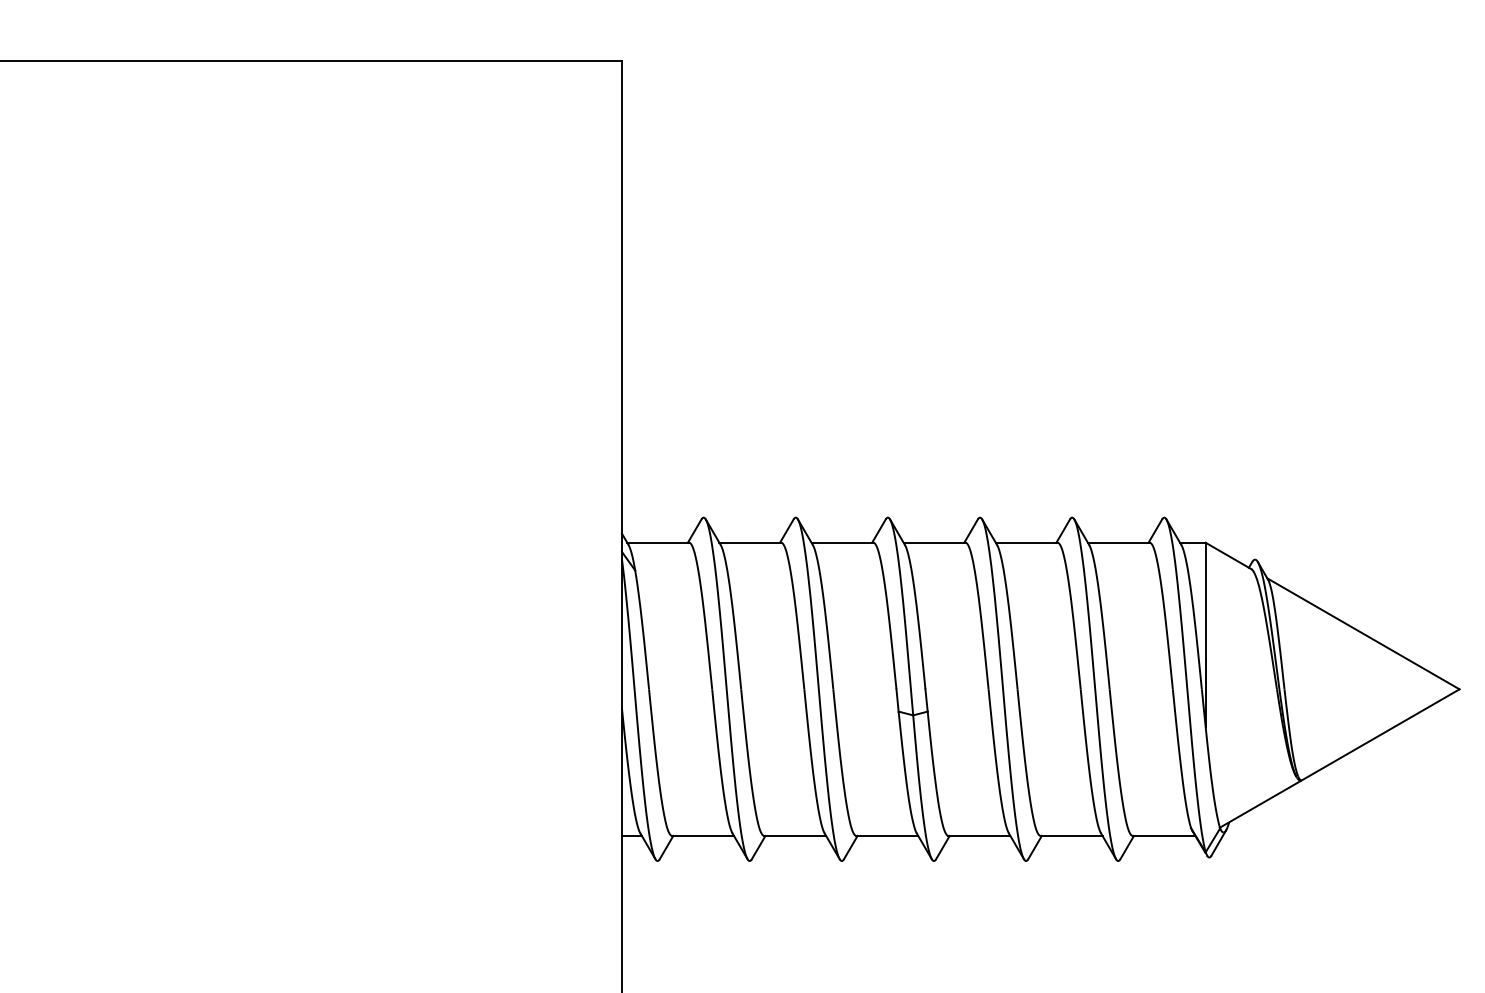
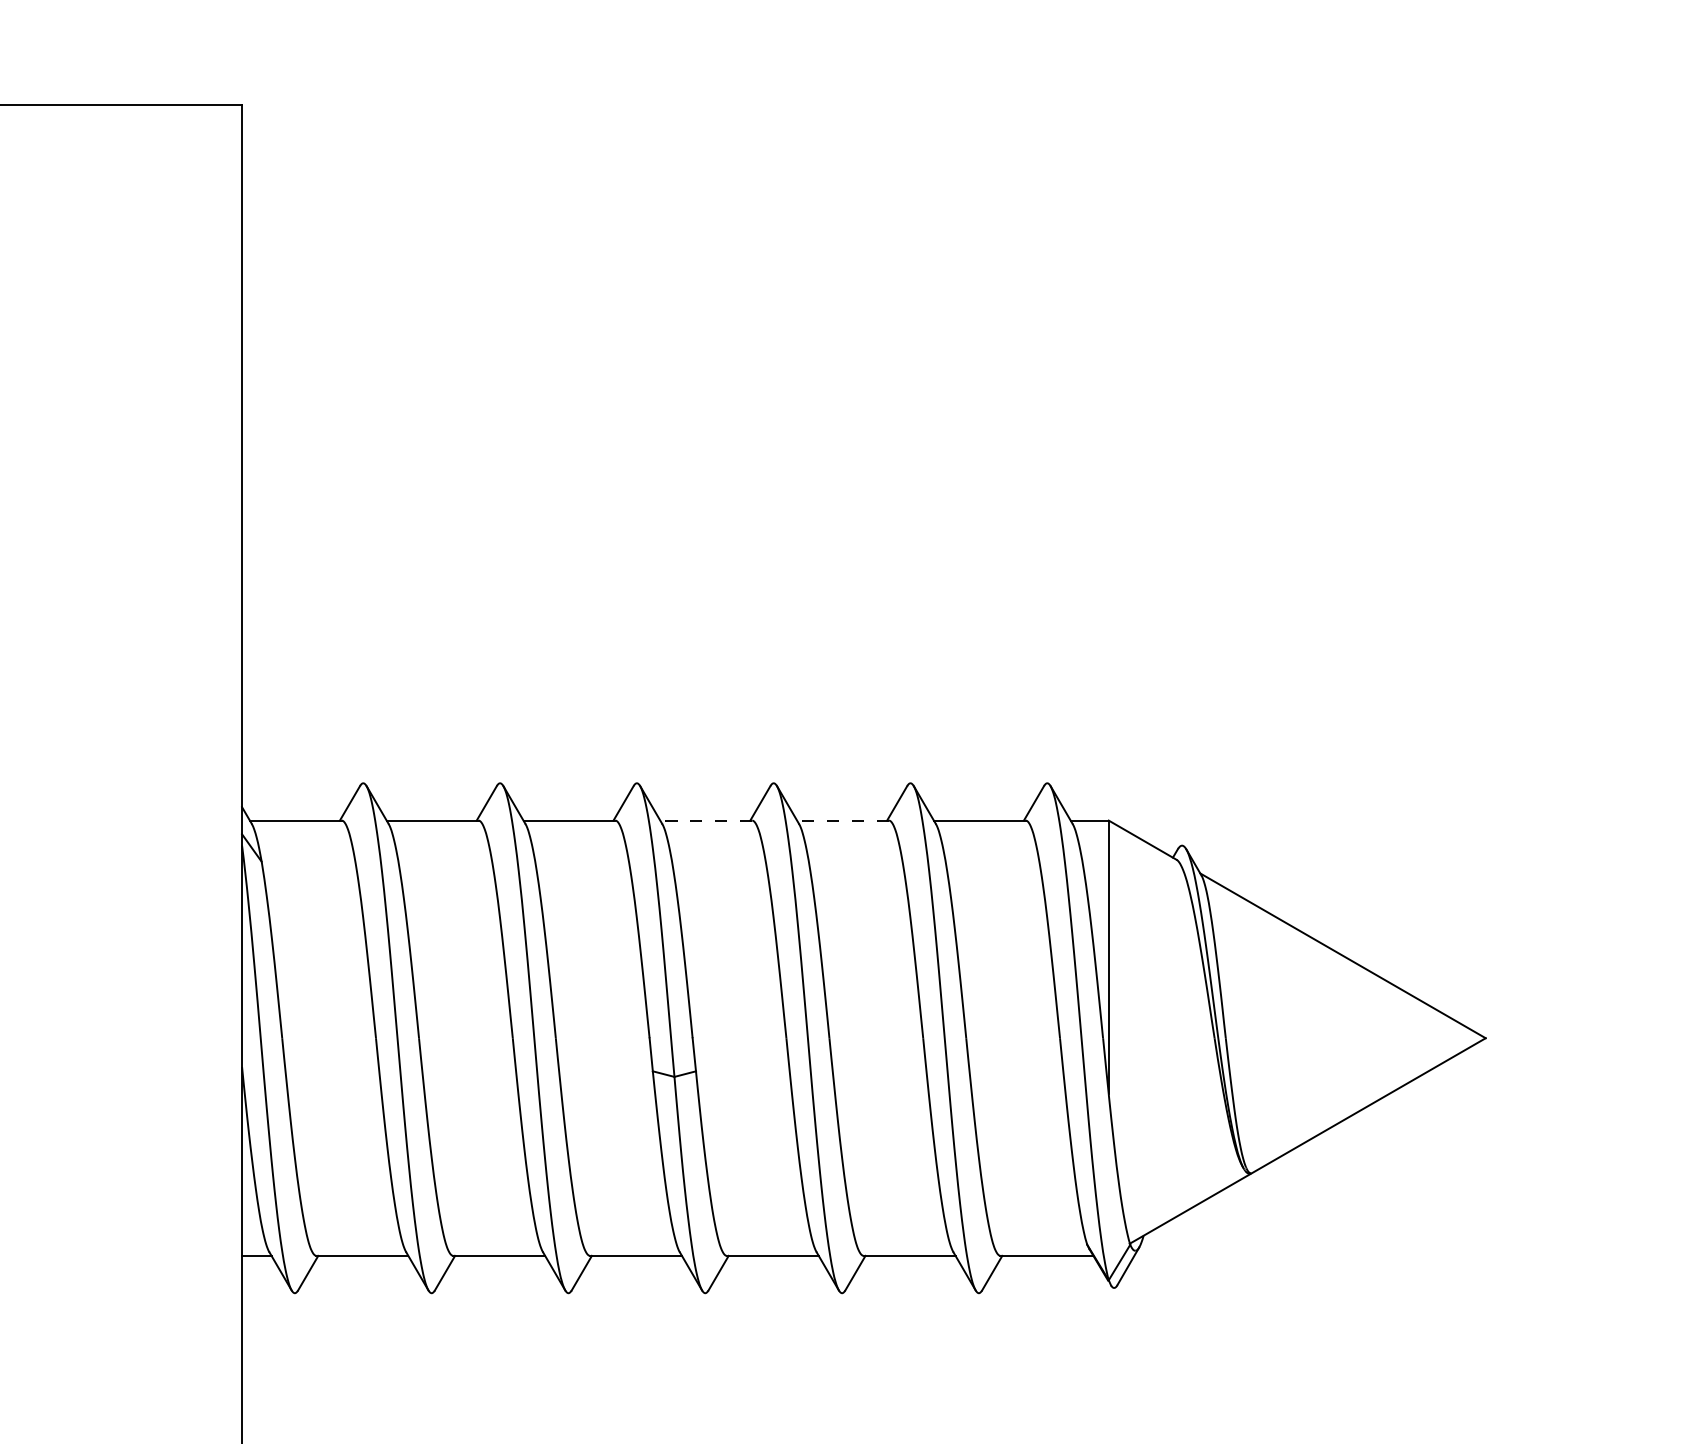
line: (934, 542) -> (706, 820), solid -> dashed
line: (1026, 542) -> (842, 820), solid -> dashed

